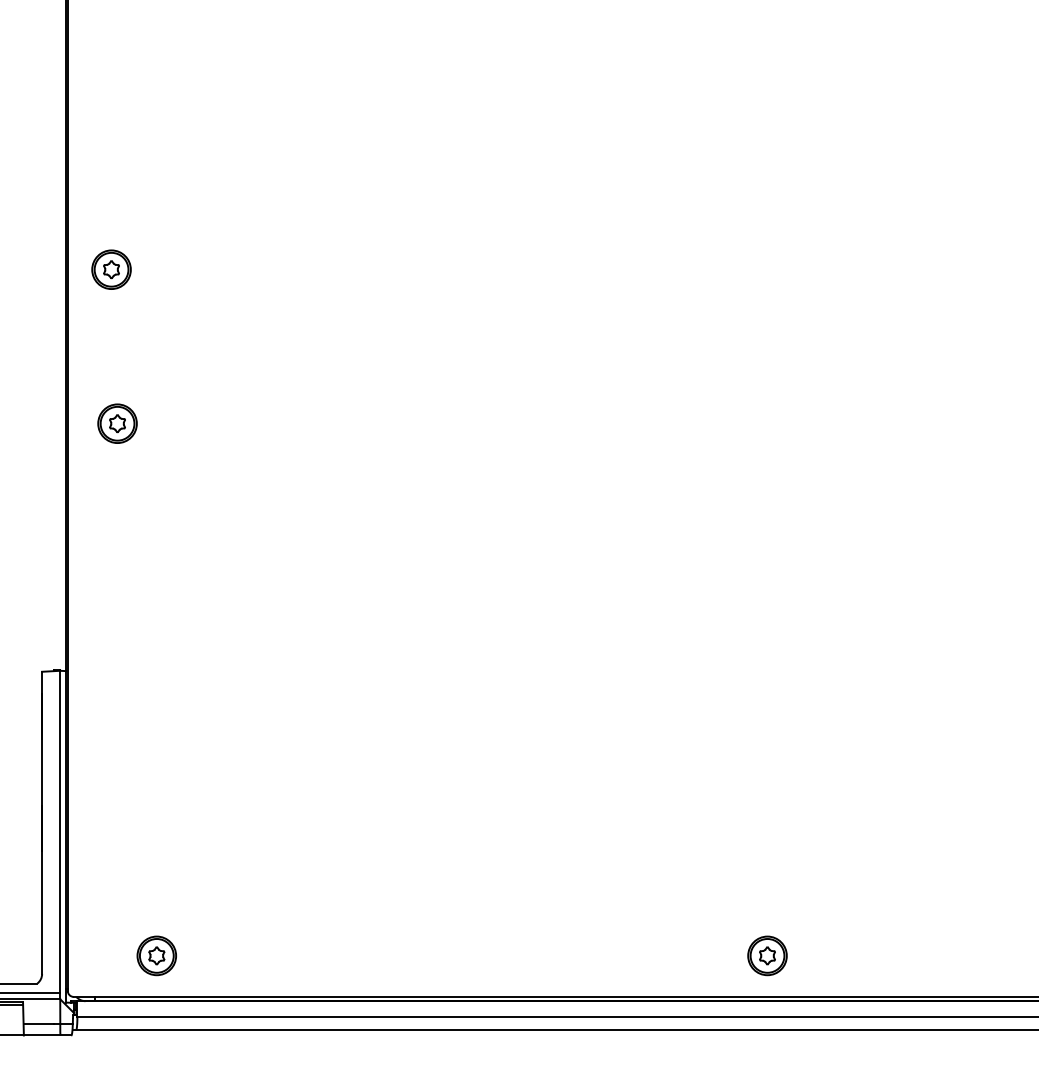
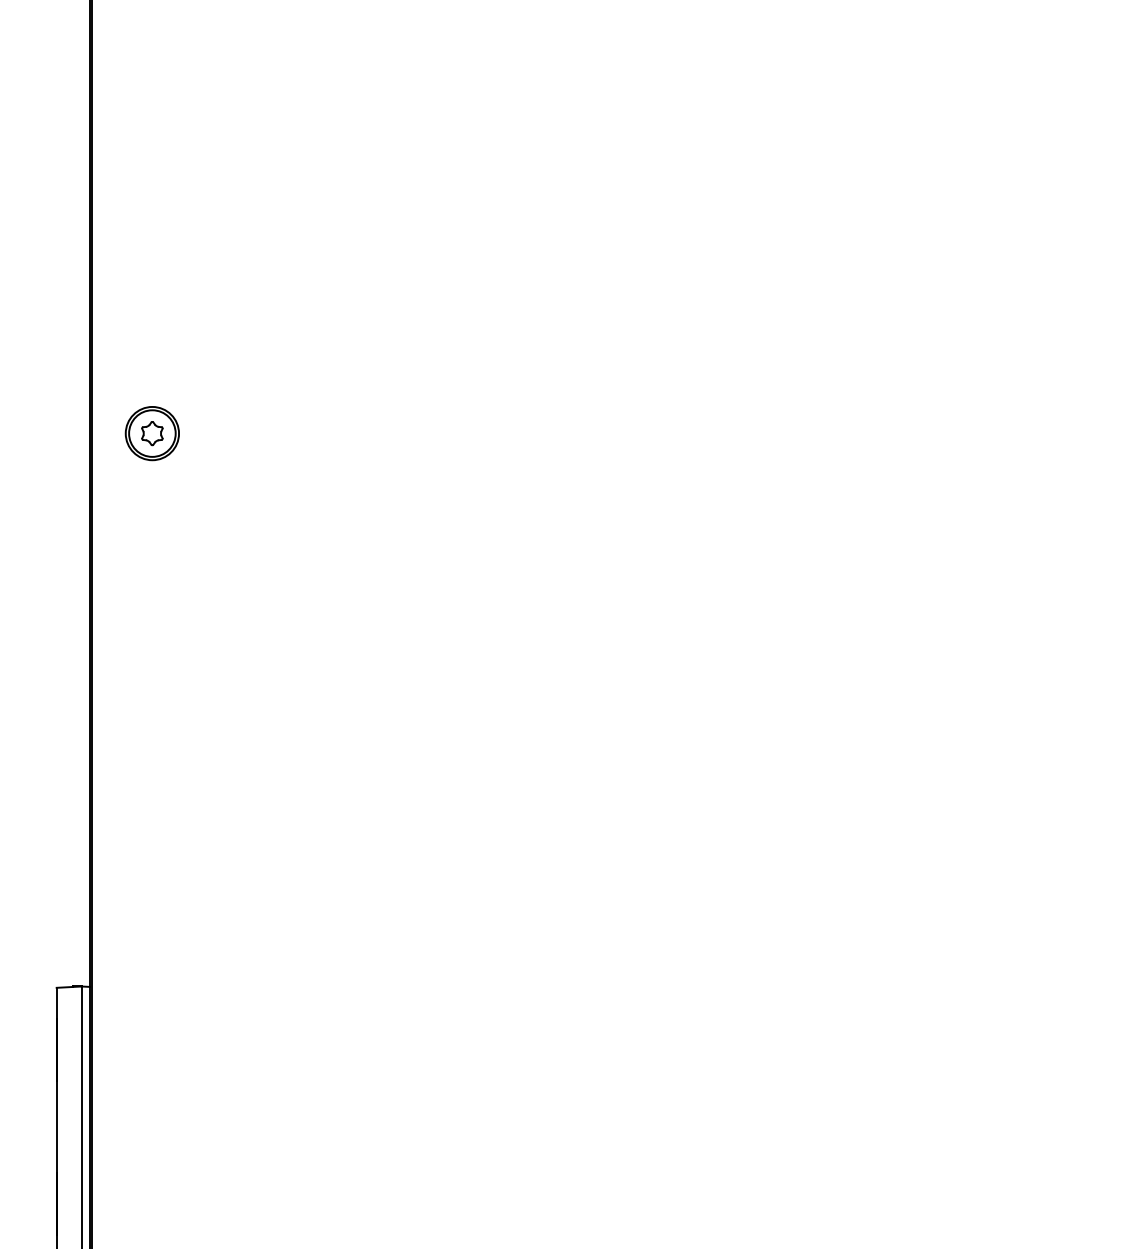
part: (117, 423) -> (160, 645), removed

